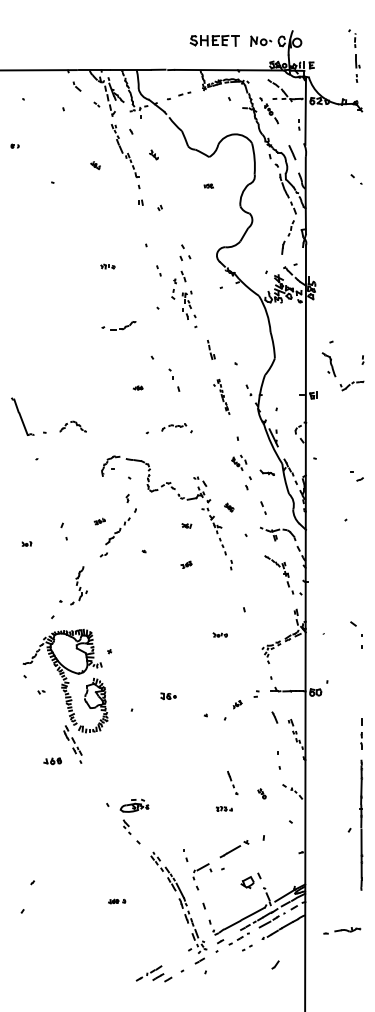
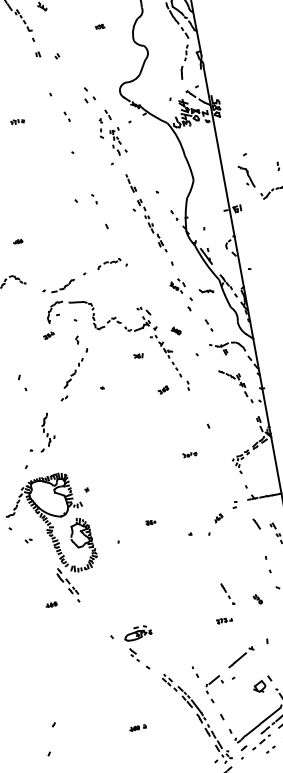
part: (183, 294) -> (111, 132), moved
part: (118, 325) -> (58, 286), moved
part: (170, 373) -> (93, 198), moved
part: (137, 387) -> (17, 241), moved
part: (221, 396) -> (149, 226), size x1.67
part: (99, 521) -> (48, 335), moved
part: (186, 564) -> (163, 389), moved
part: (167, 696) -> (150, 522), size x0.62
part: (52, 760) -> (51, 604), size x0.62

